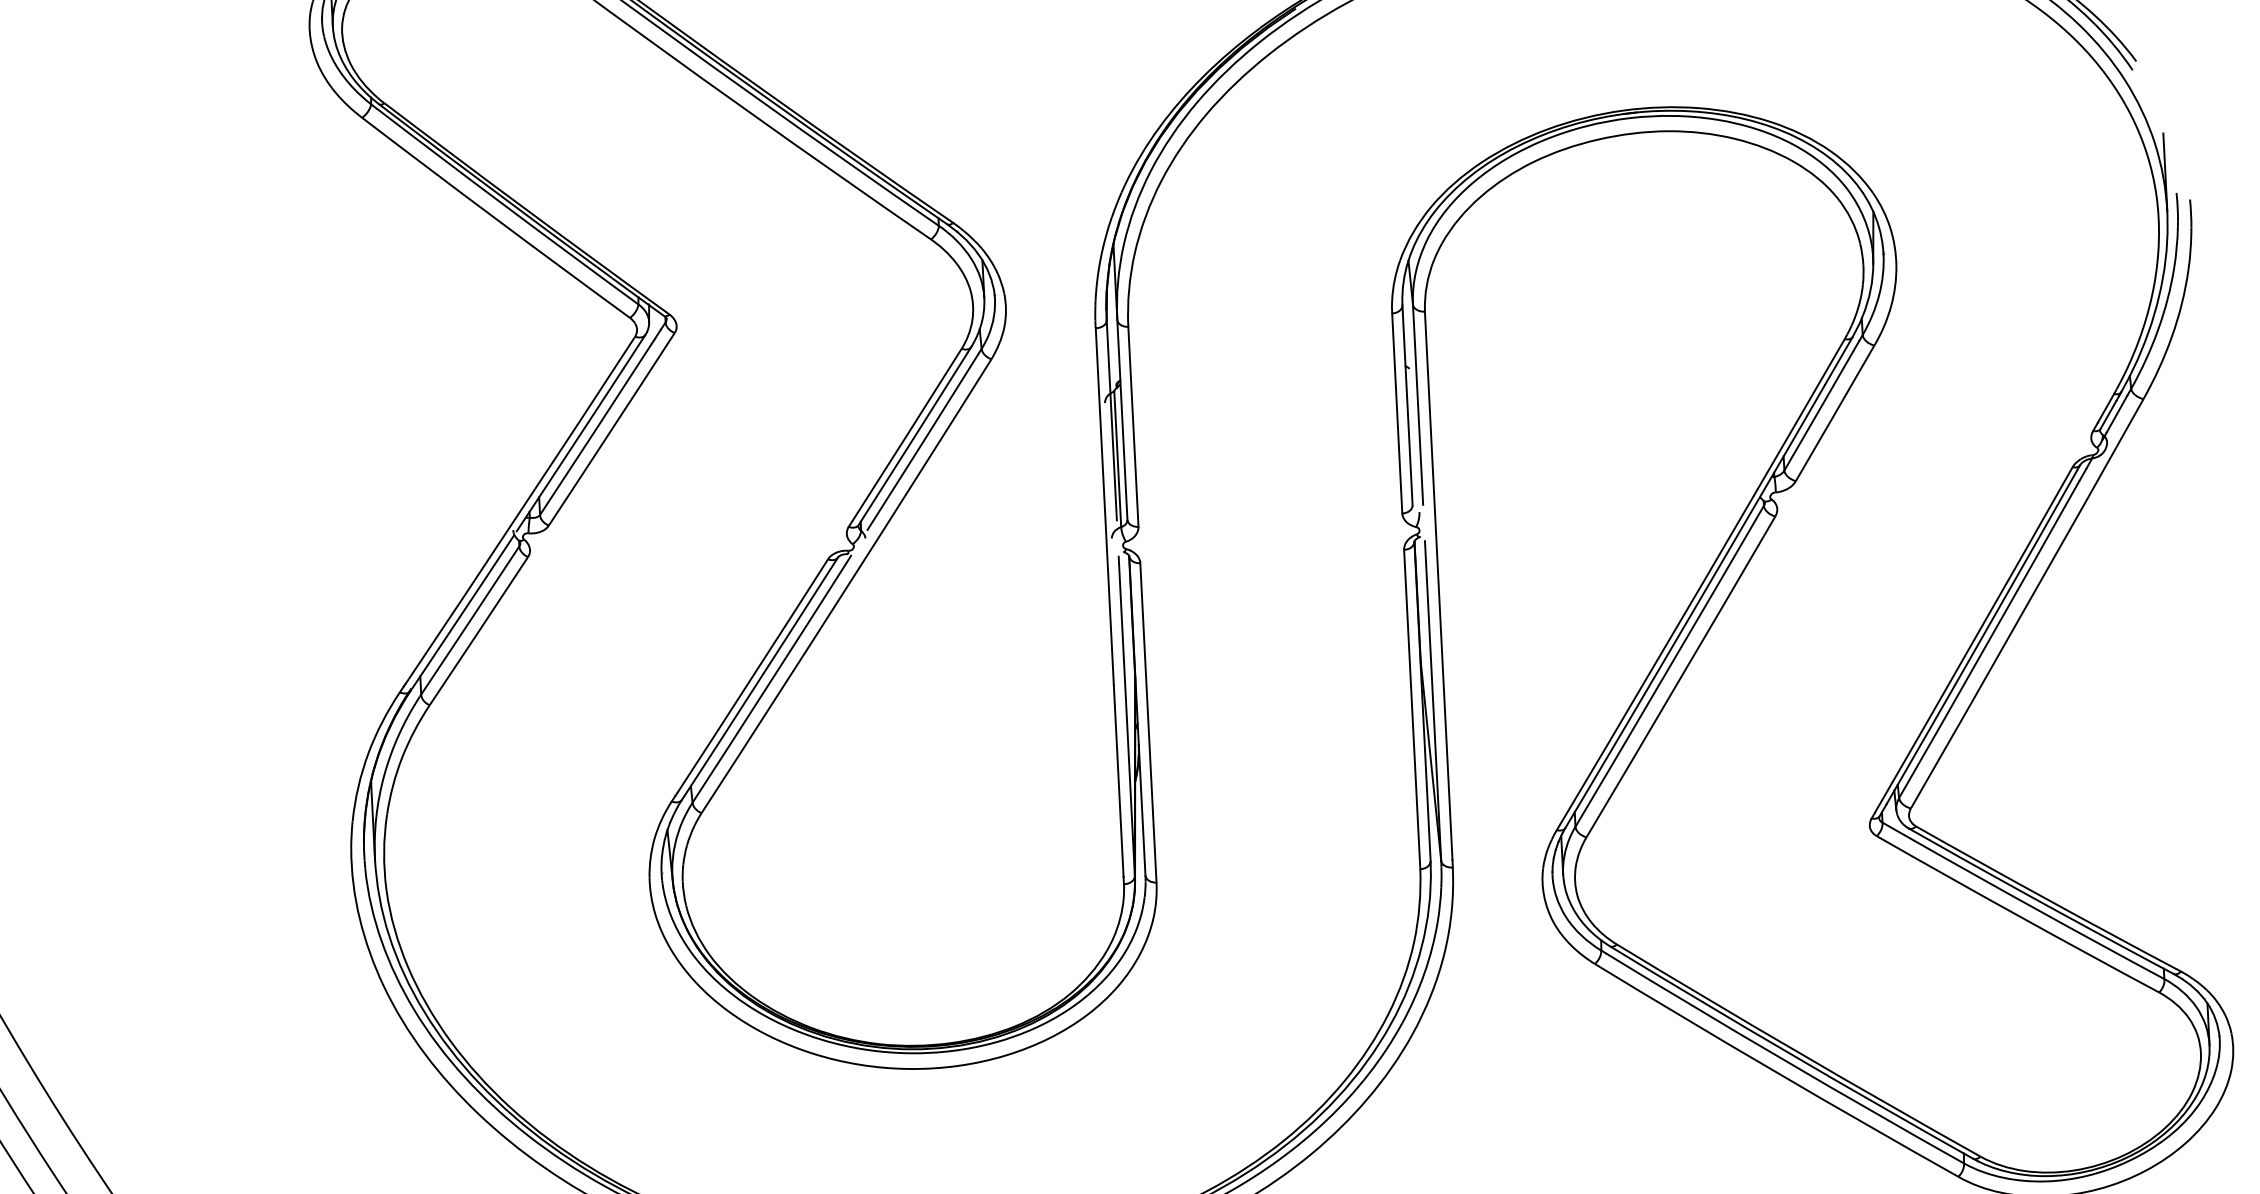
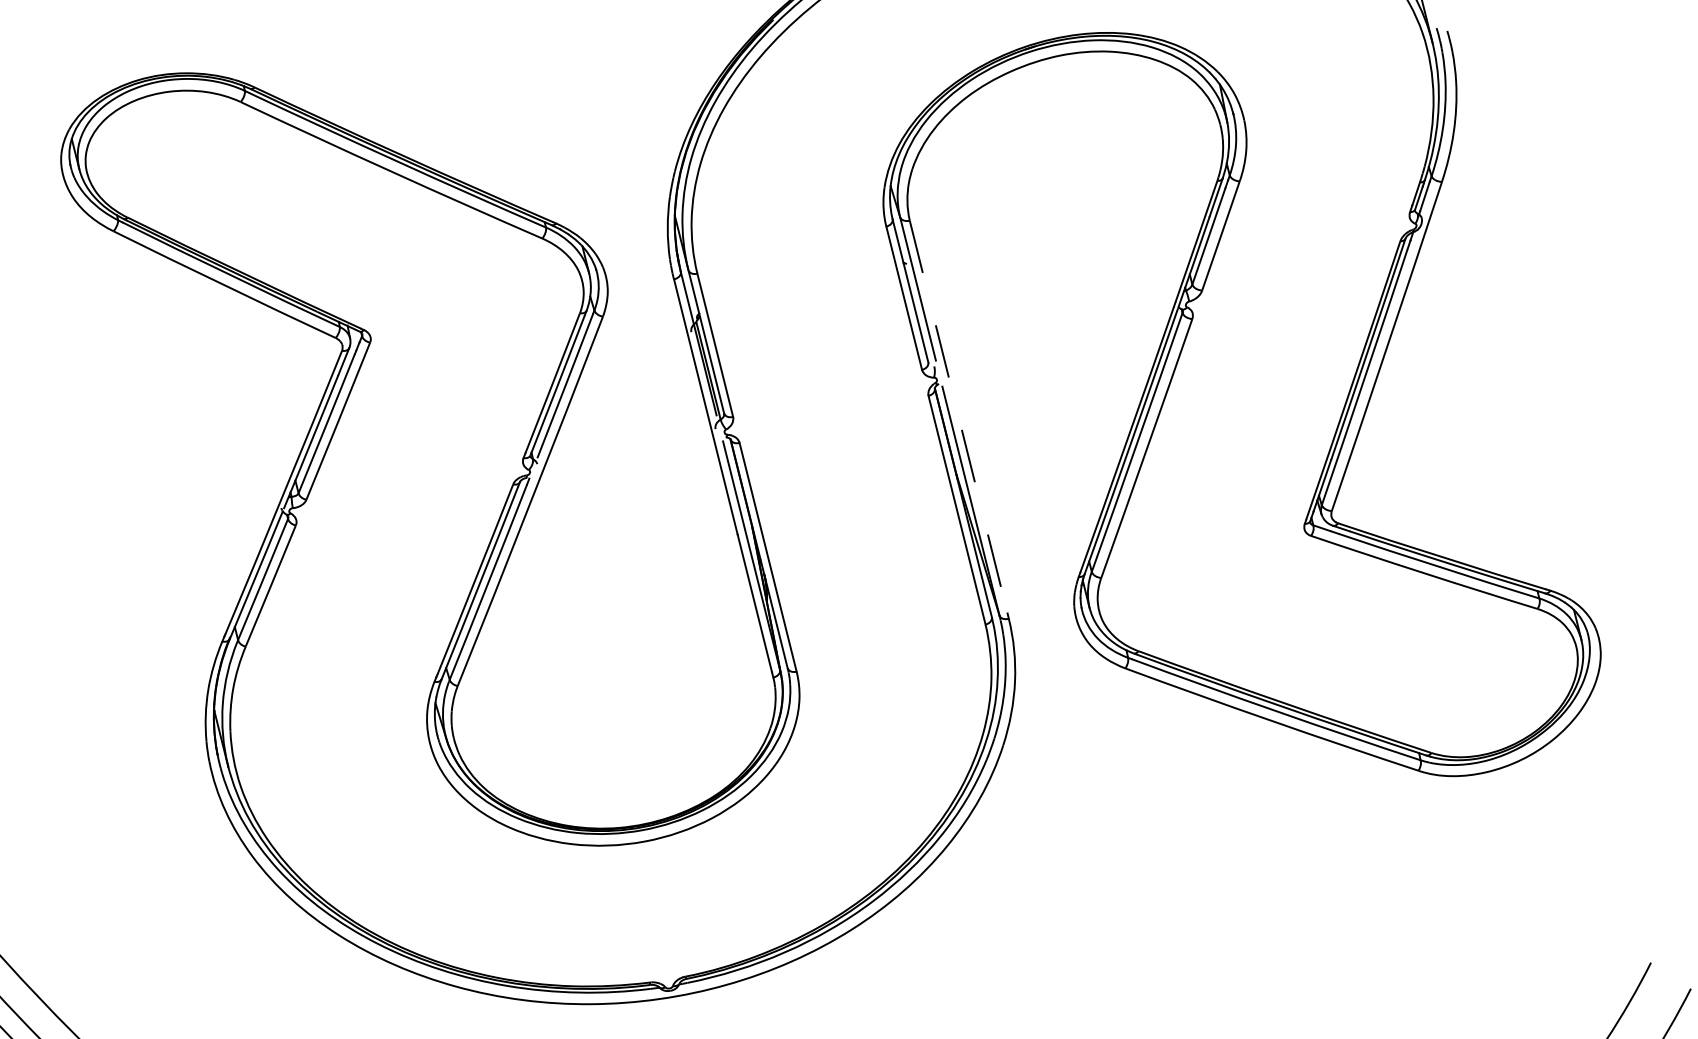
line: (1438, 586) -> (958, 417), solid -> dashed

